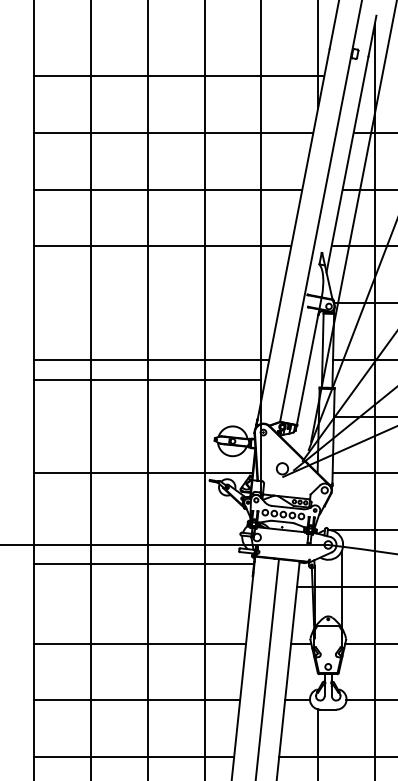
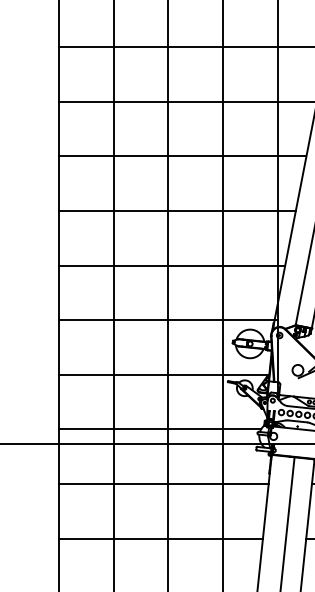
line: (157, 303) -> (177, 211), added
line: (147, 379) -> (168, 320), moved
line: (139, 530) -> (160, 429), added
line: (143, 563) -> (164, 483), moved

